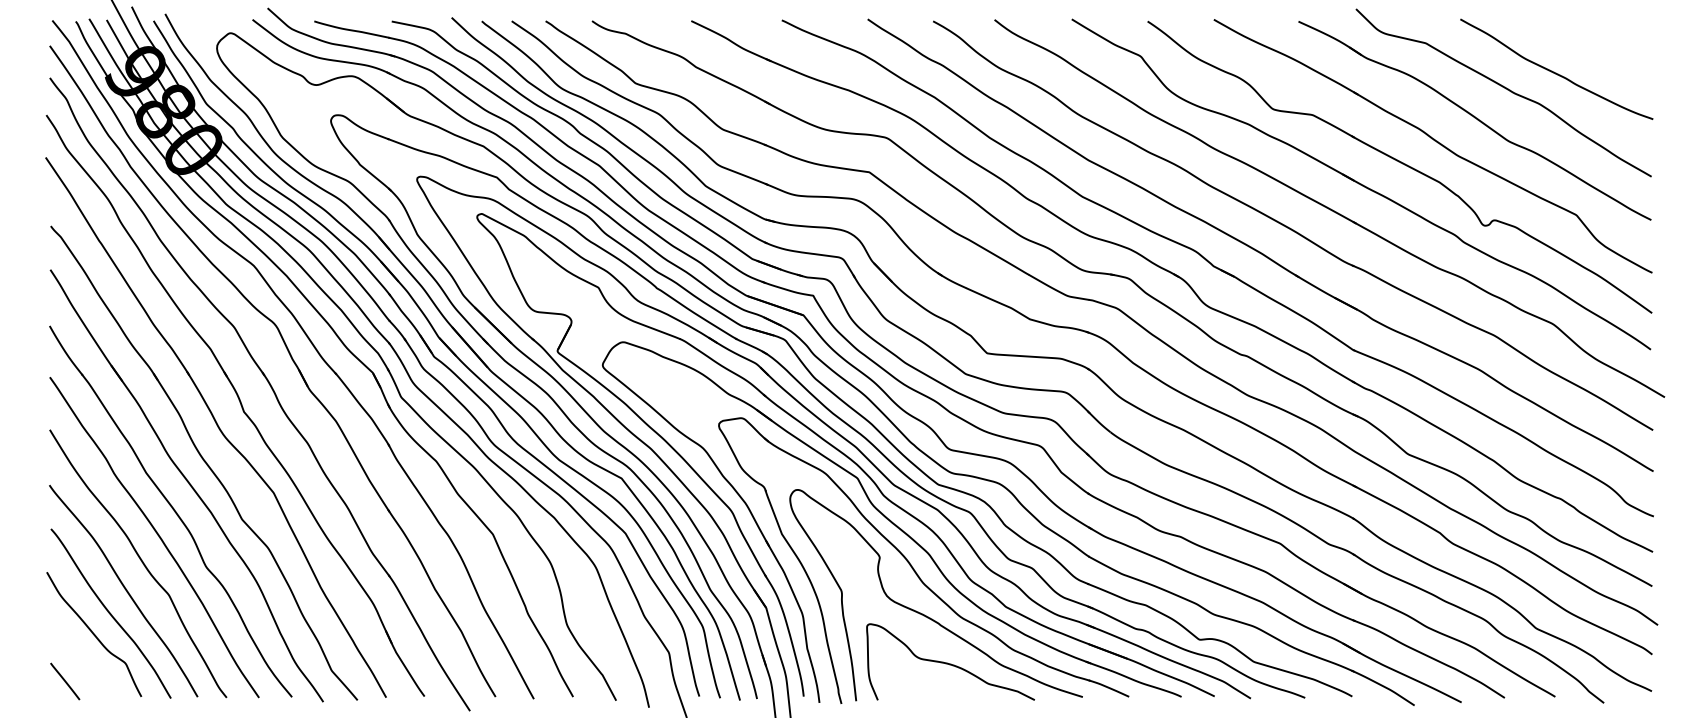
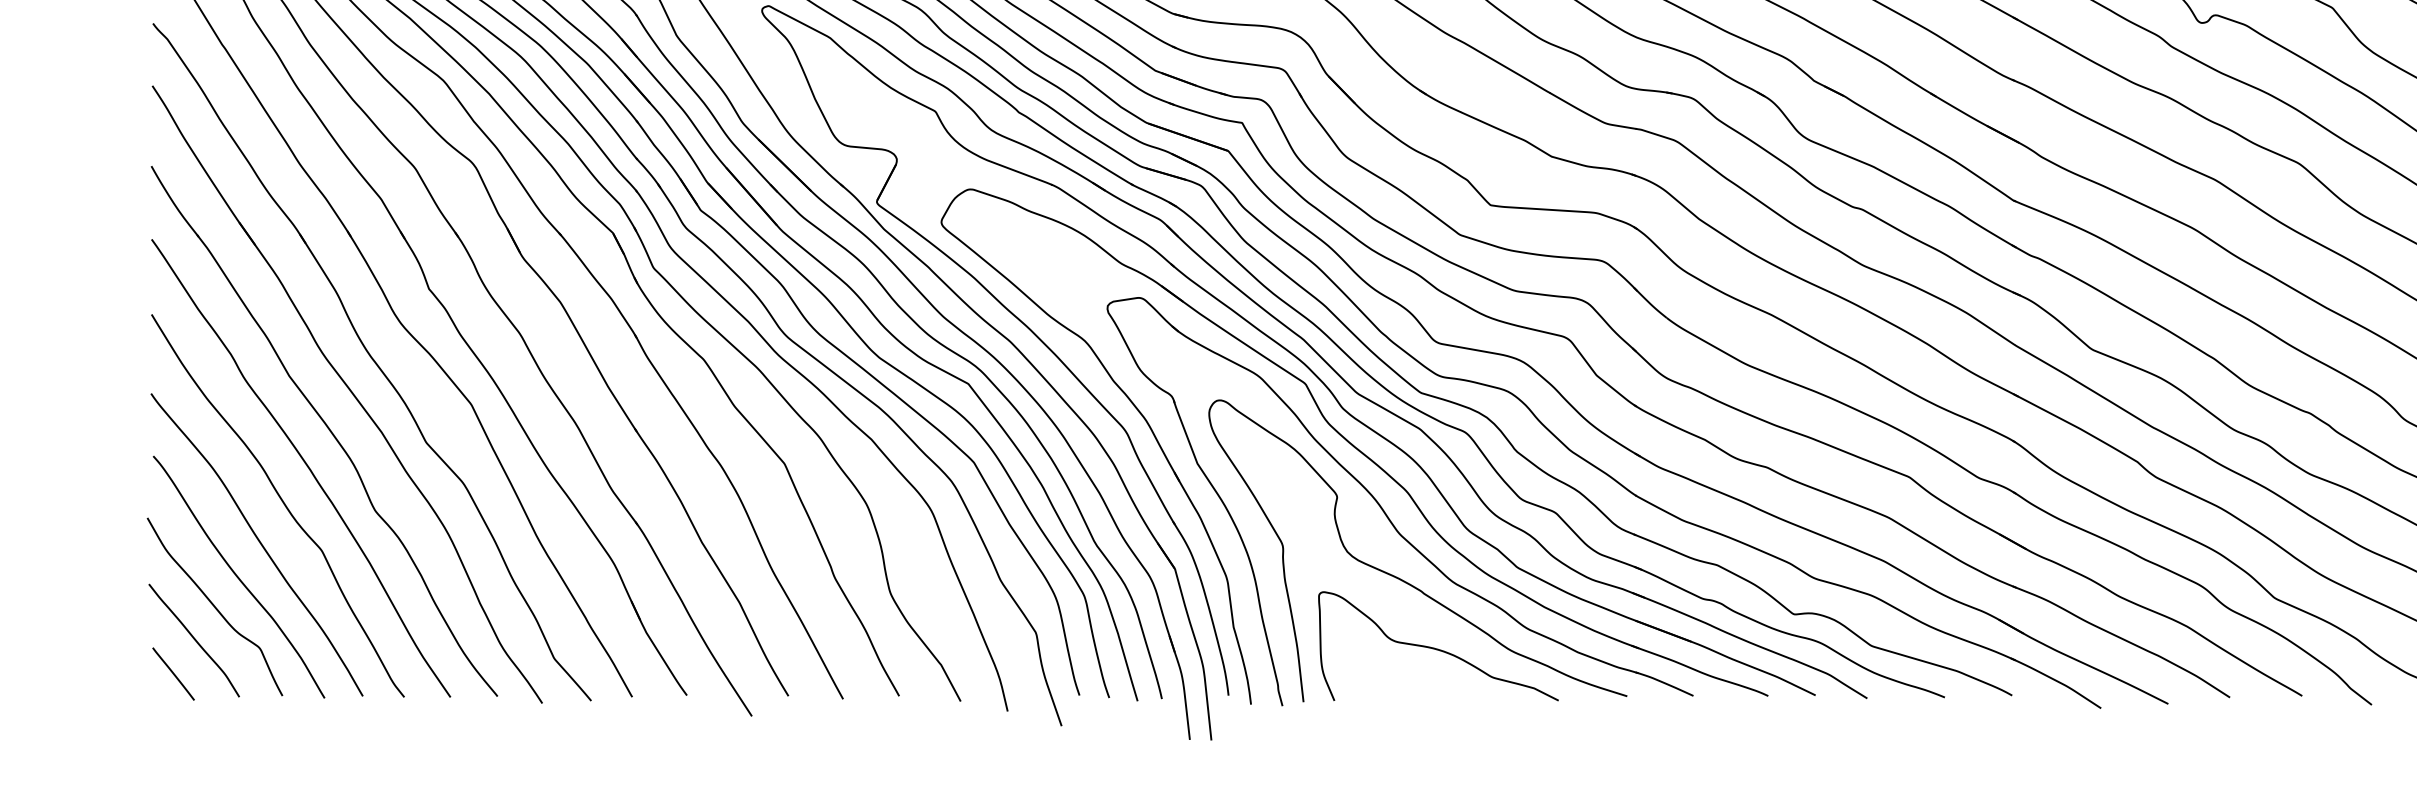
curve: (79, 657) -> (193, 639), added

